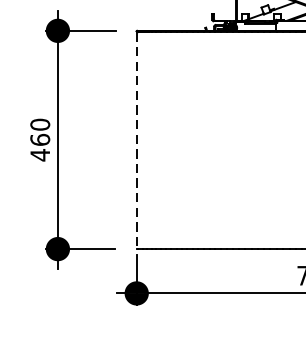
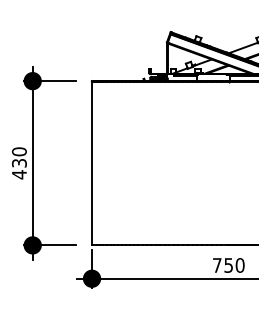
text: (40, 138) -> (19, 162), 460 -> 430
line: (137, 140) -> (92, 163), dashed -> solid

